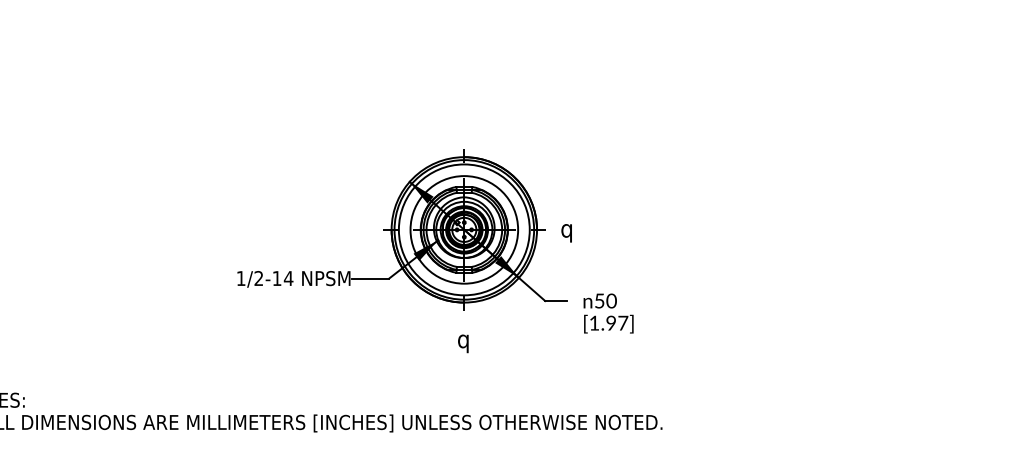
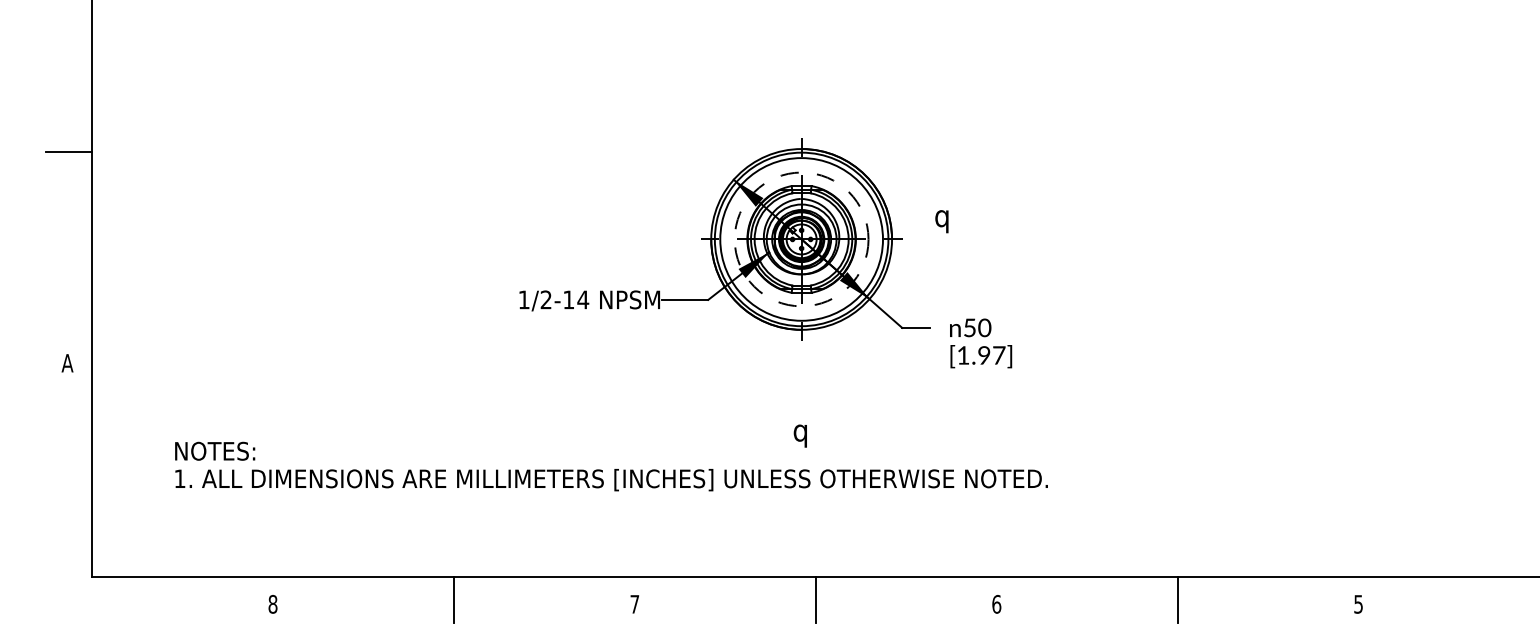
circle: (464, 229) -> (801, 239), solid -> dashed
text: (566, 233) -> (941, 221), moved
text: (462, 343) -> (799, 435), moved

